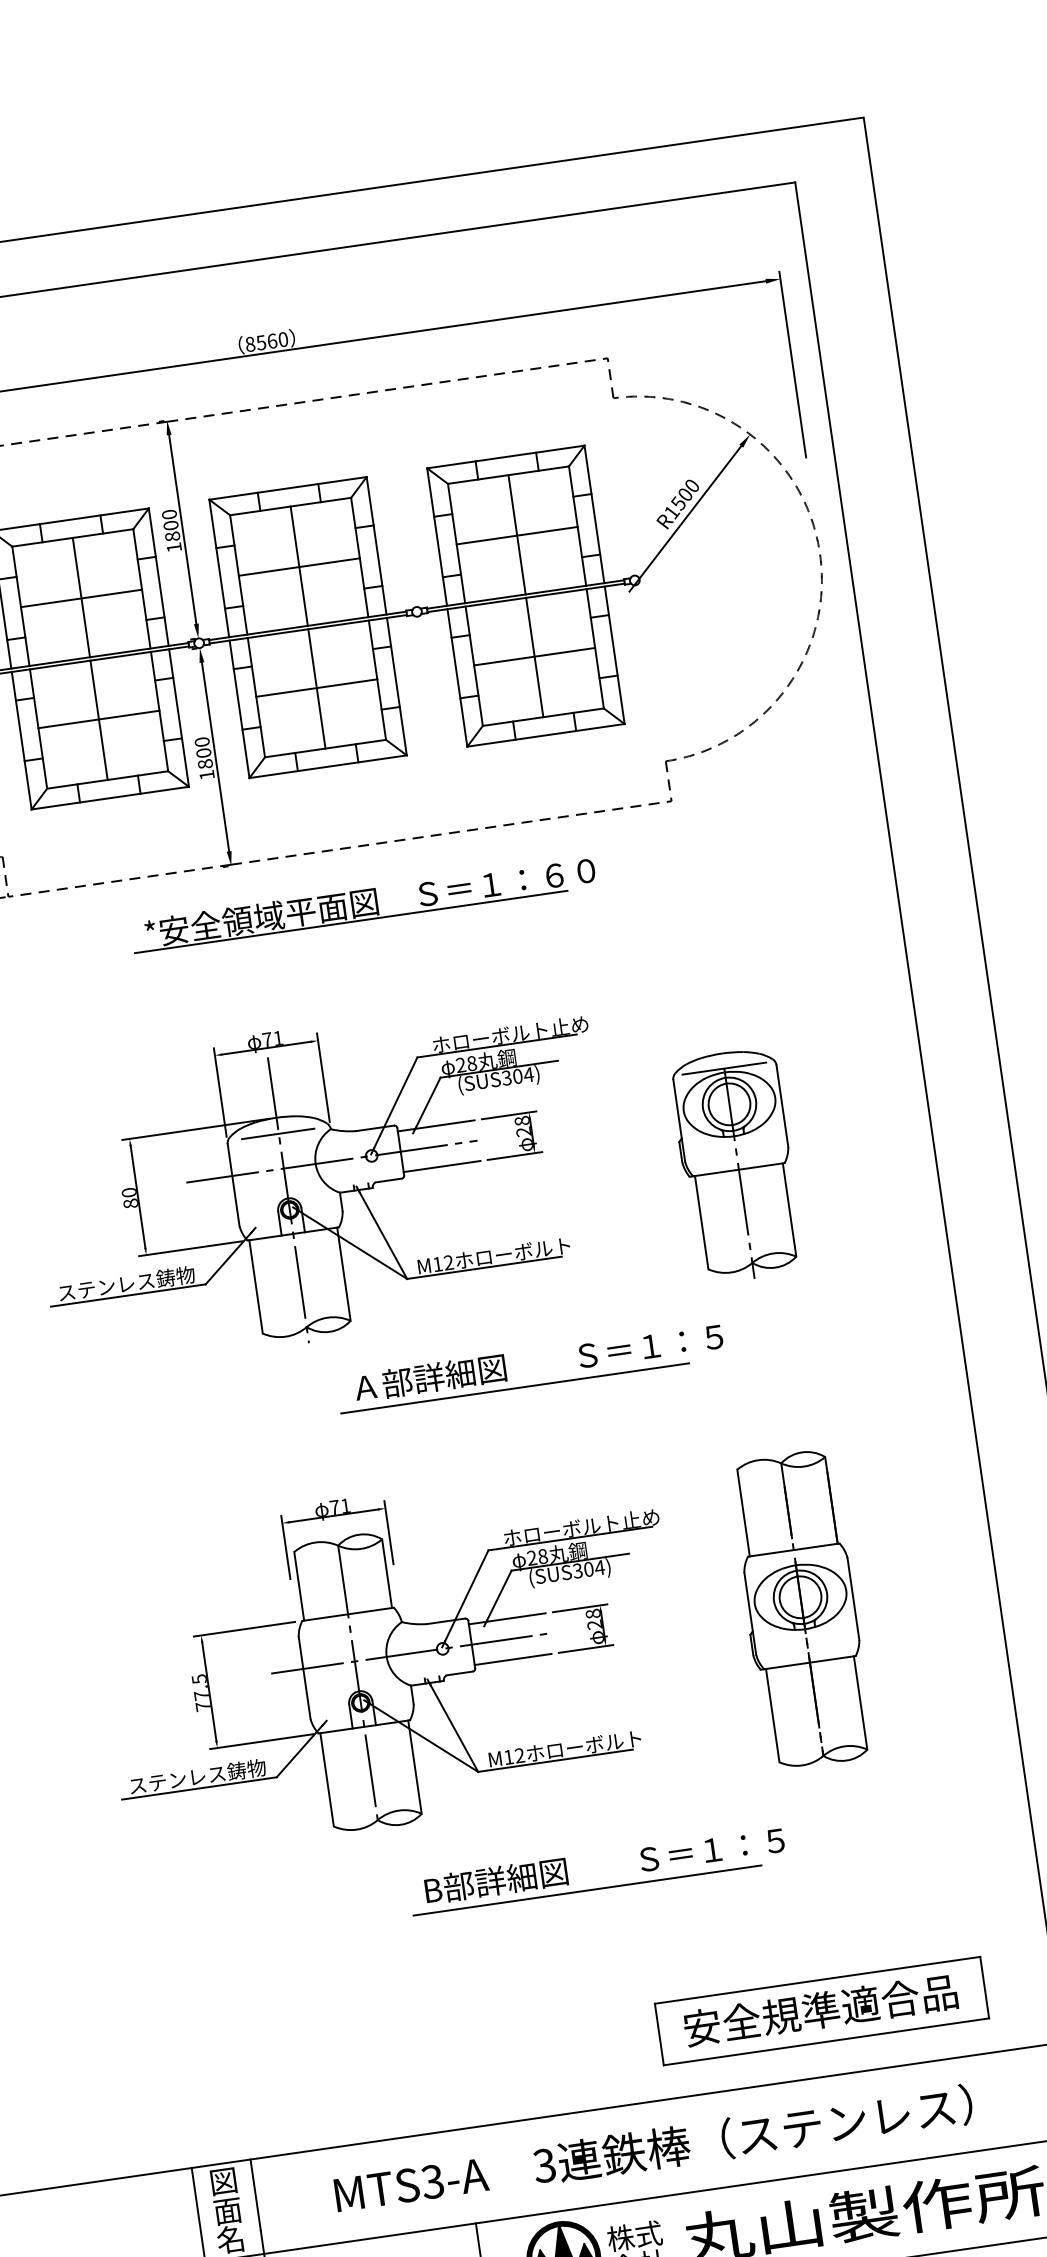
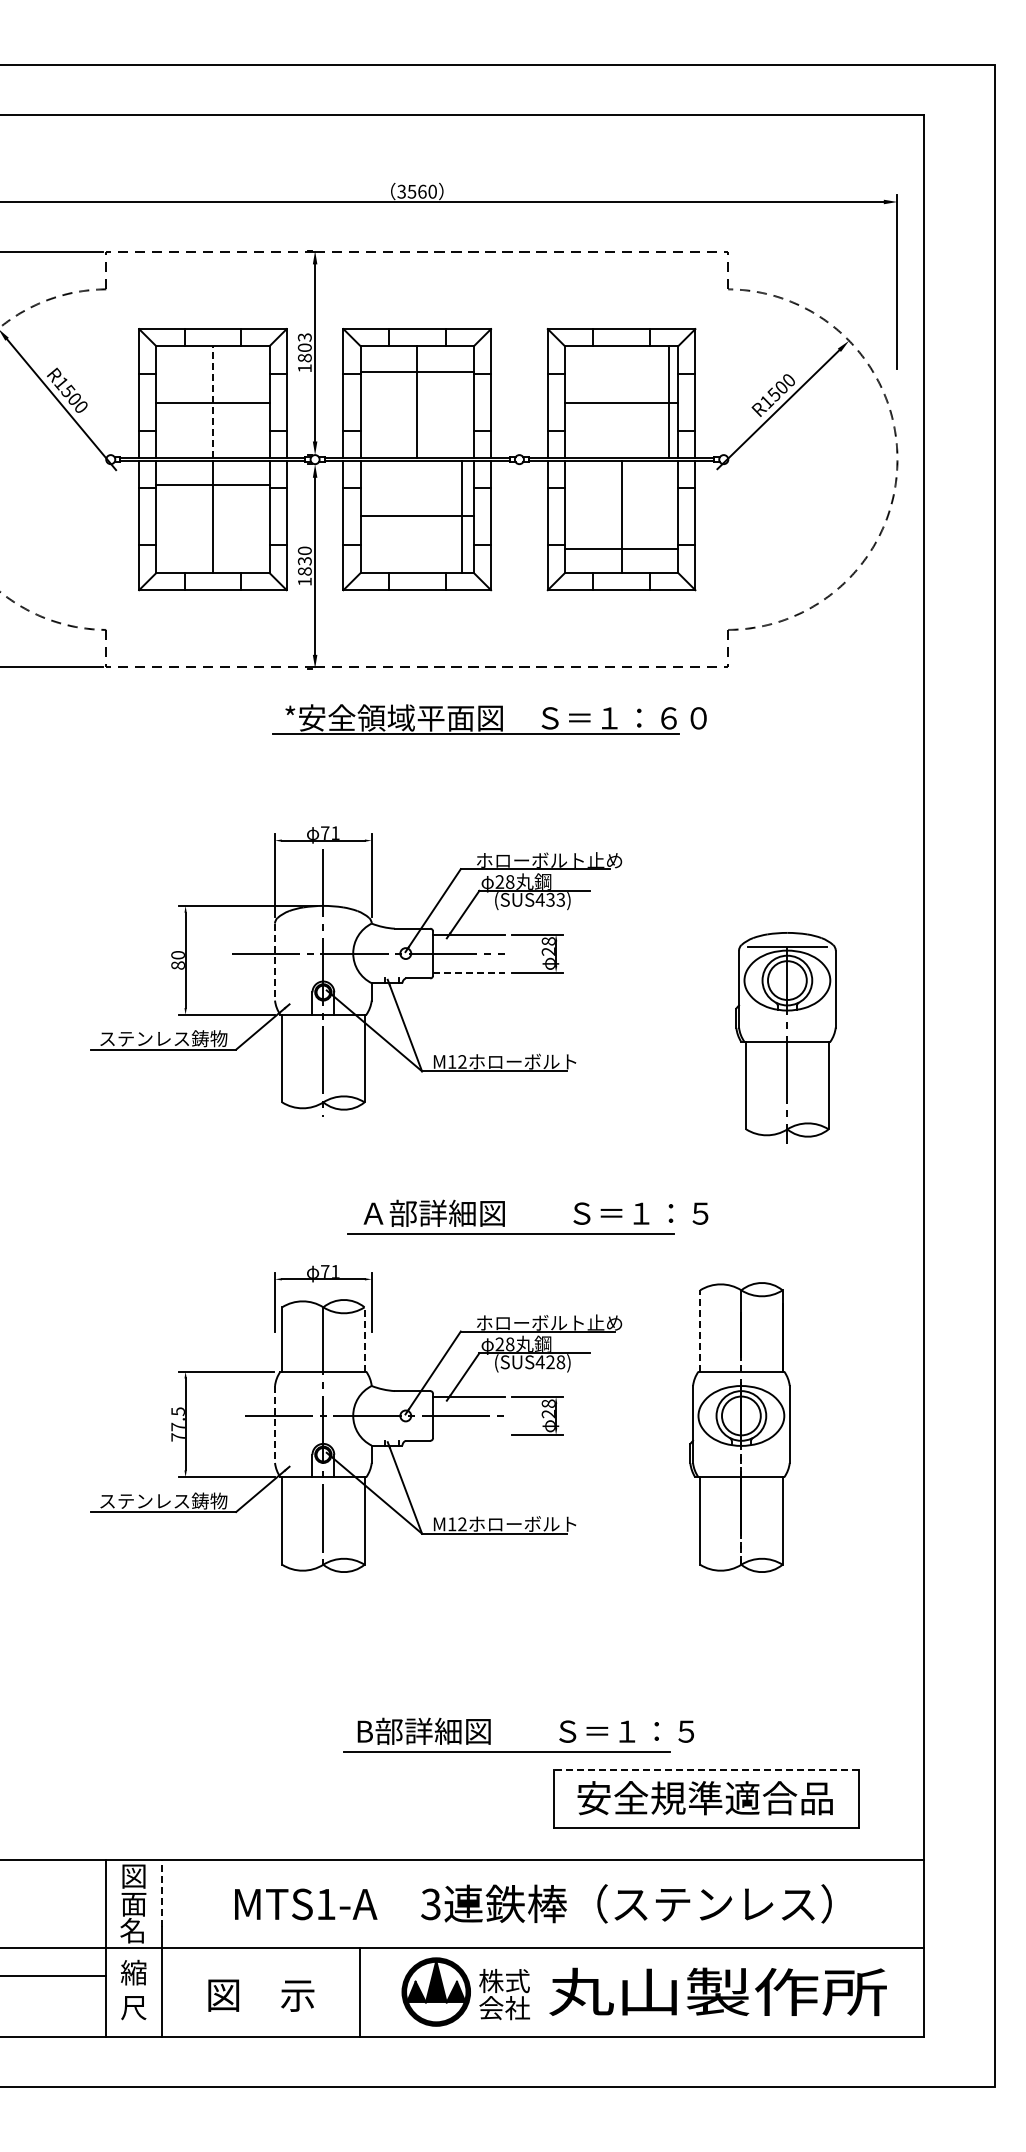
text: (250, 344) -> (401, 191), 8560 -> 3560
text: (169, 514) -> (304, 337), 1800 -> 1803
line: (517, 535) -> (668, 402), moved
line: (299, 566) -> (417, 371), moved
line: (80, 598) -> (212, 402), solid -> dashed
line: (534, 656) -> (621, 549), moved
line: (317, 689) -> (462, 517), moved
line: (98, 719) -> (212, 485), moved
text: (203, 753) -> (304, 561), 1800 -> 1830
part: (363, 904) -> (489, 719), moved
text: (517, 1076) -> (550, 899), (SUS304) -> (SUS433)
line: (277, 1133) -> (322, 920), removed
part: (736, 1165) -> (785, 1037), moved
line: (442, 1166) -> (469, 972), solid -> dashed
line: (234, 1185) -> (275, 962), solid -> dashed
part: (532, 1385) -> (527, 1233), moved
line: (743, 1513) -> (700, 1331), solid -> dashed
text: (588, 1569) -> (550, 1362), (SUS304) -> (SUS428)
line: (386, 1573) -> (364, 1339), solid -> dashed
line: (513, 1659) -> (469, 1435), removed
line: (305, 1677) -> (275, 1424), solid -> dashed
part: (599, 1887) -> (518, 1751), moved
line: (817, 1980) -> (706, 1770), solid -> dashed
text: (432, 2182) -> (325, 1904), MTS3-A -> MTS1-A
line: (255, 2194) -> (161, 1892), solid -> dashed

